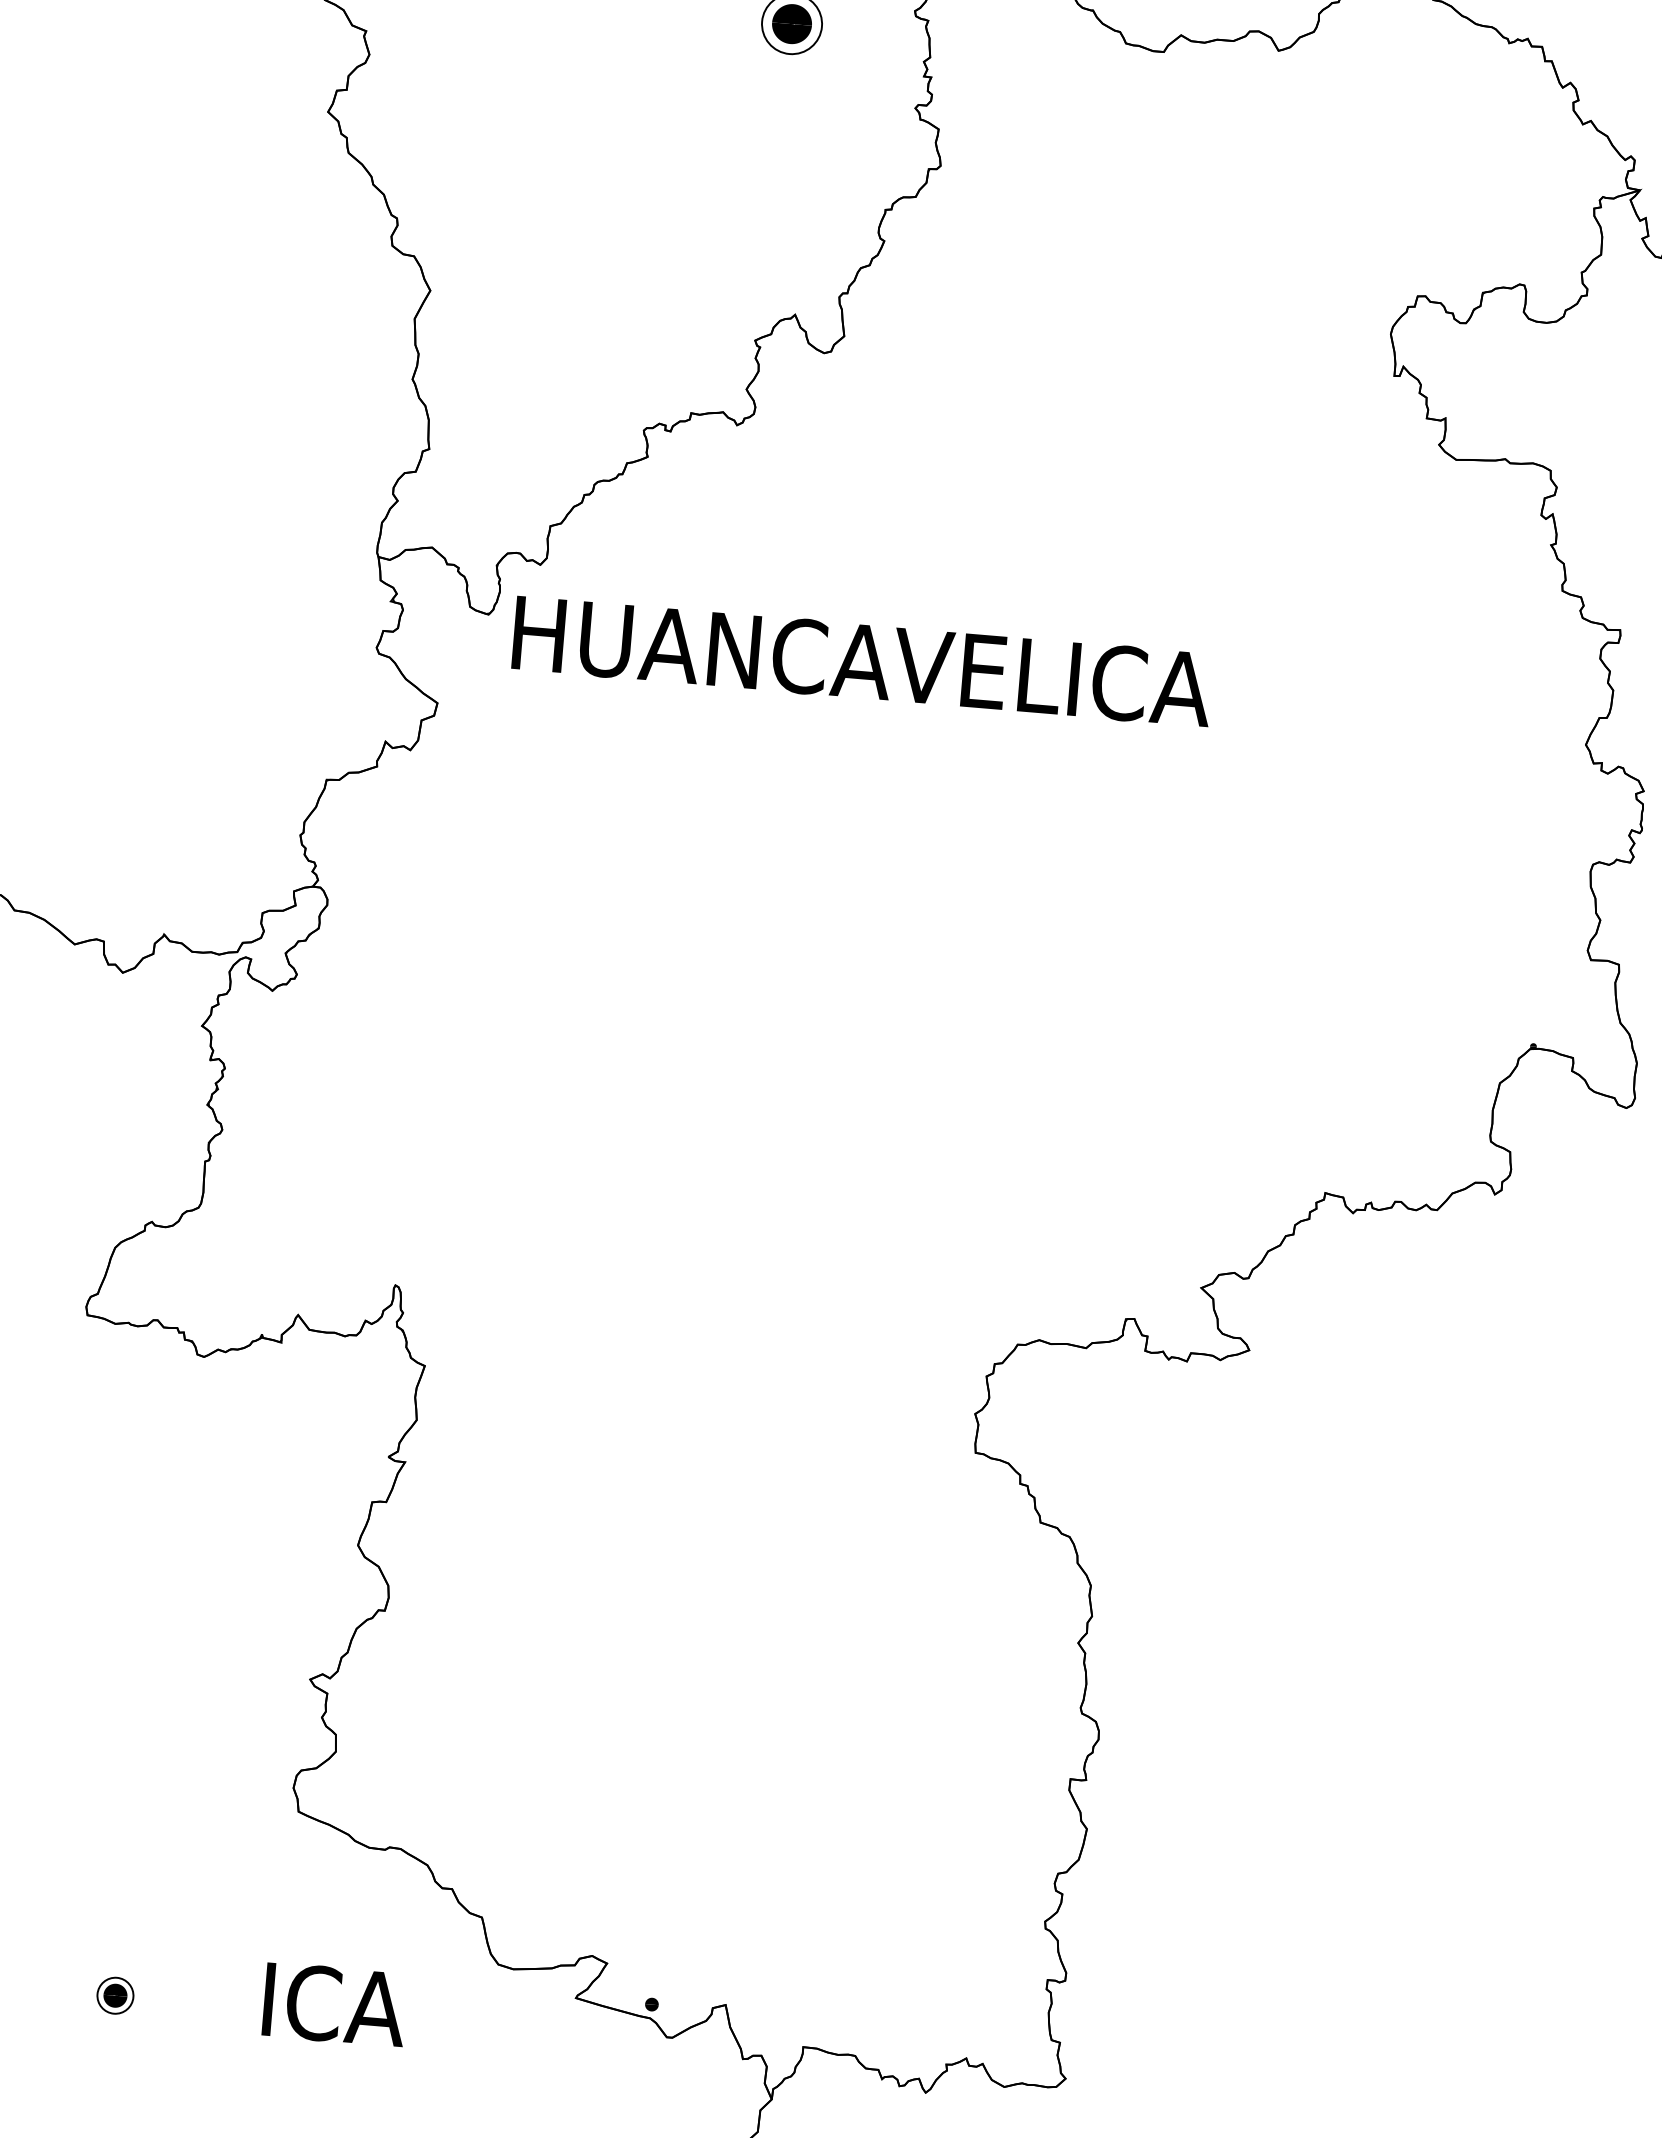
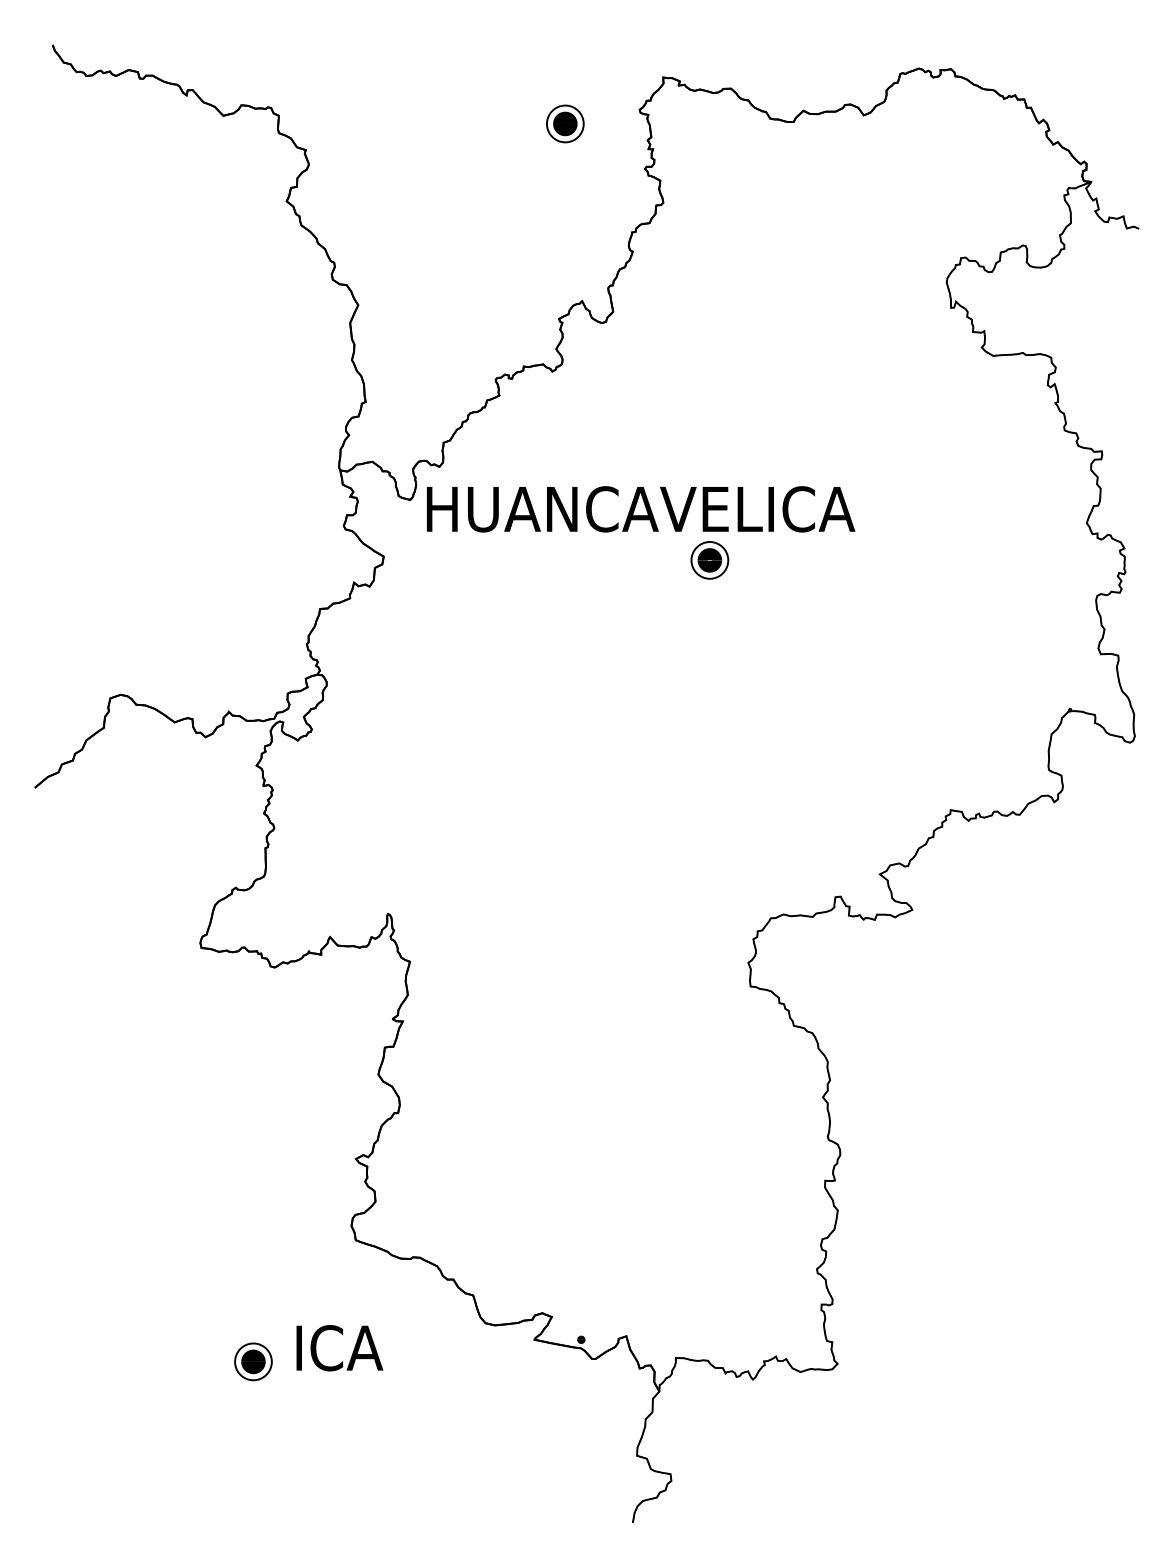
part: (966, 754) -> (709, 560), added
part: (115, 1995) -> (253, 1361), size x1.67
text: (334, 2005) -> (339, 1348), moved

